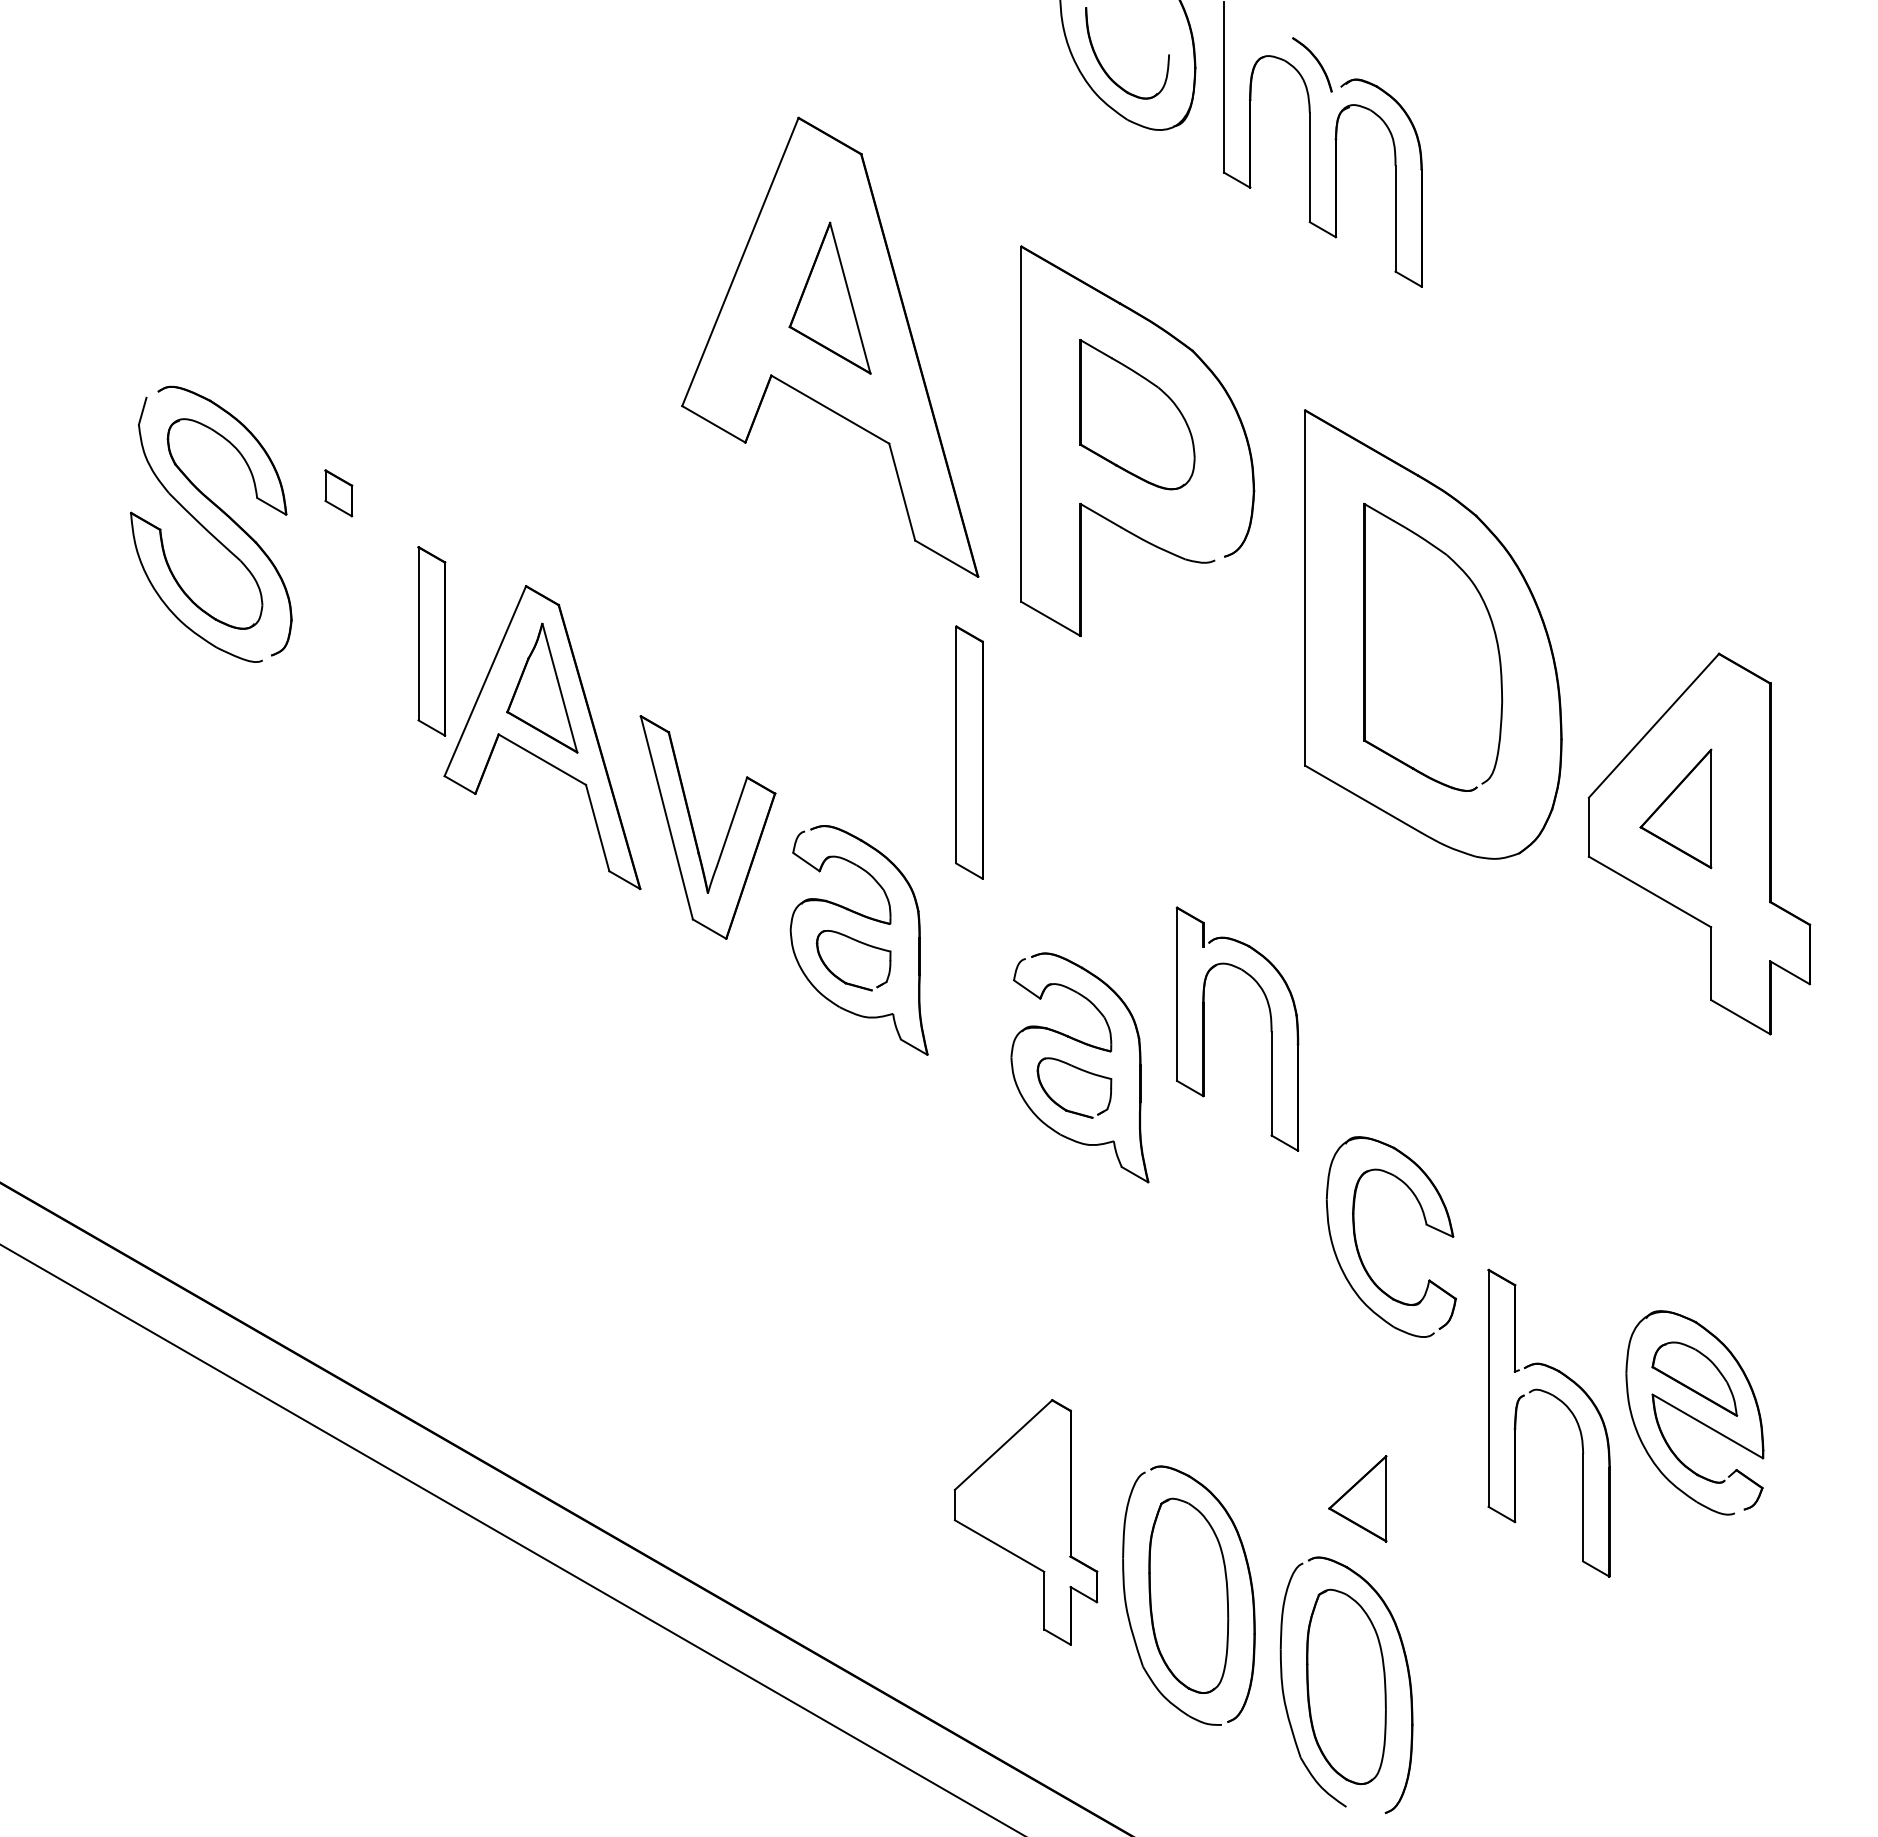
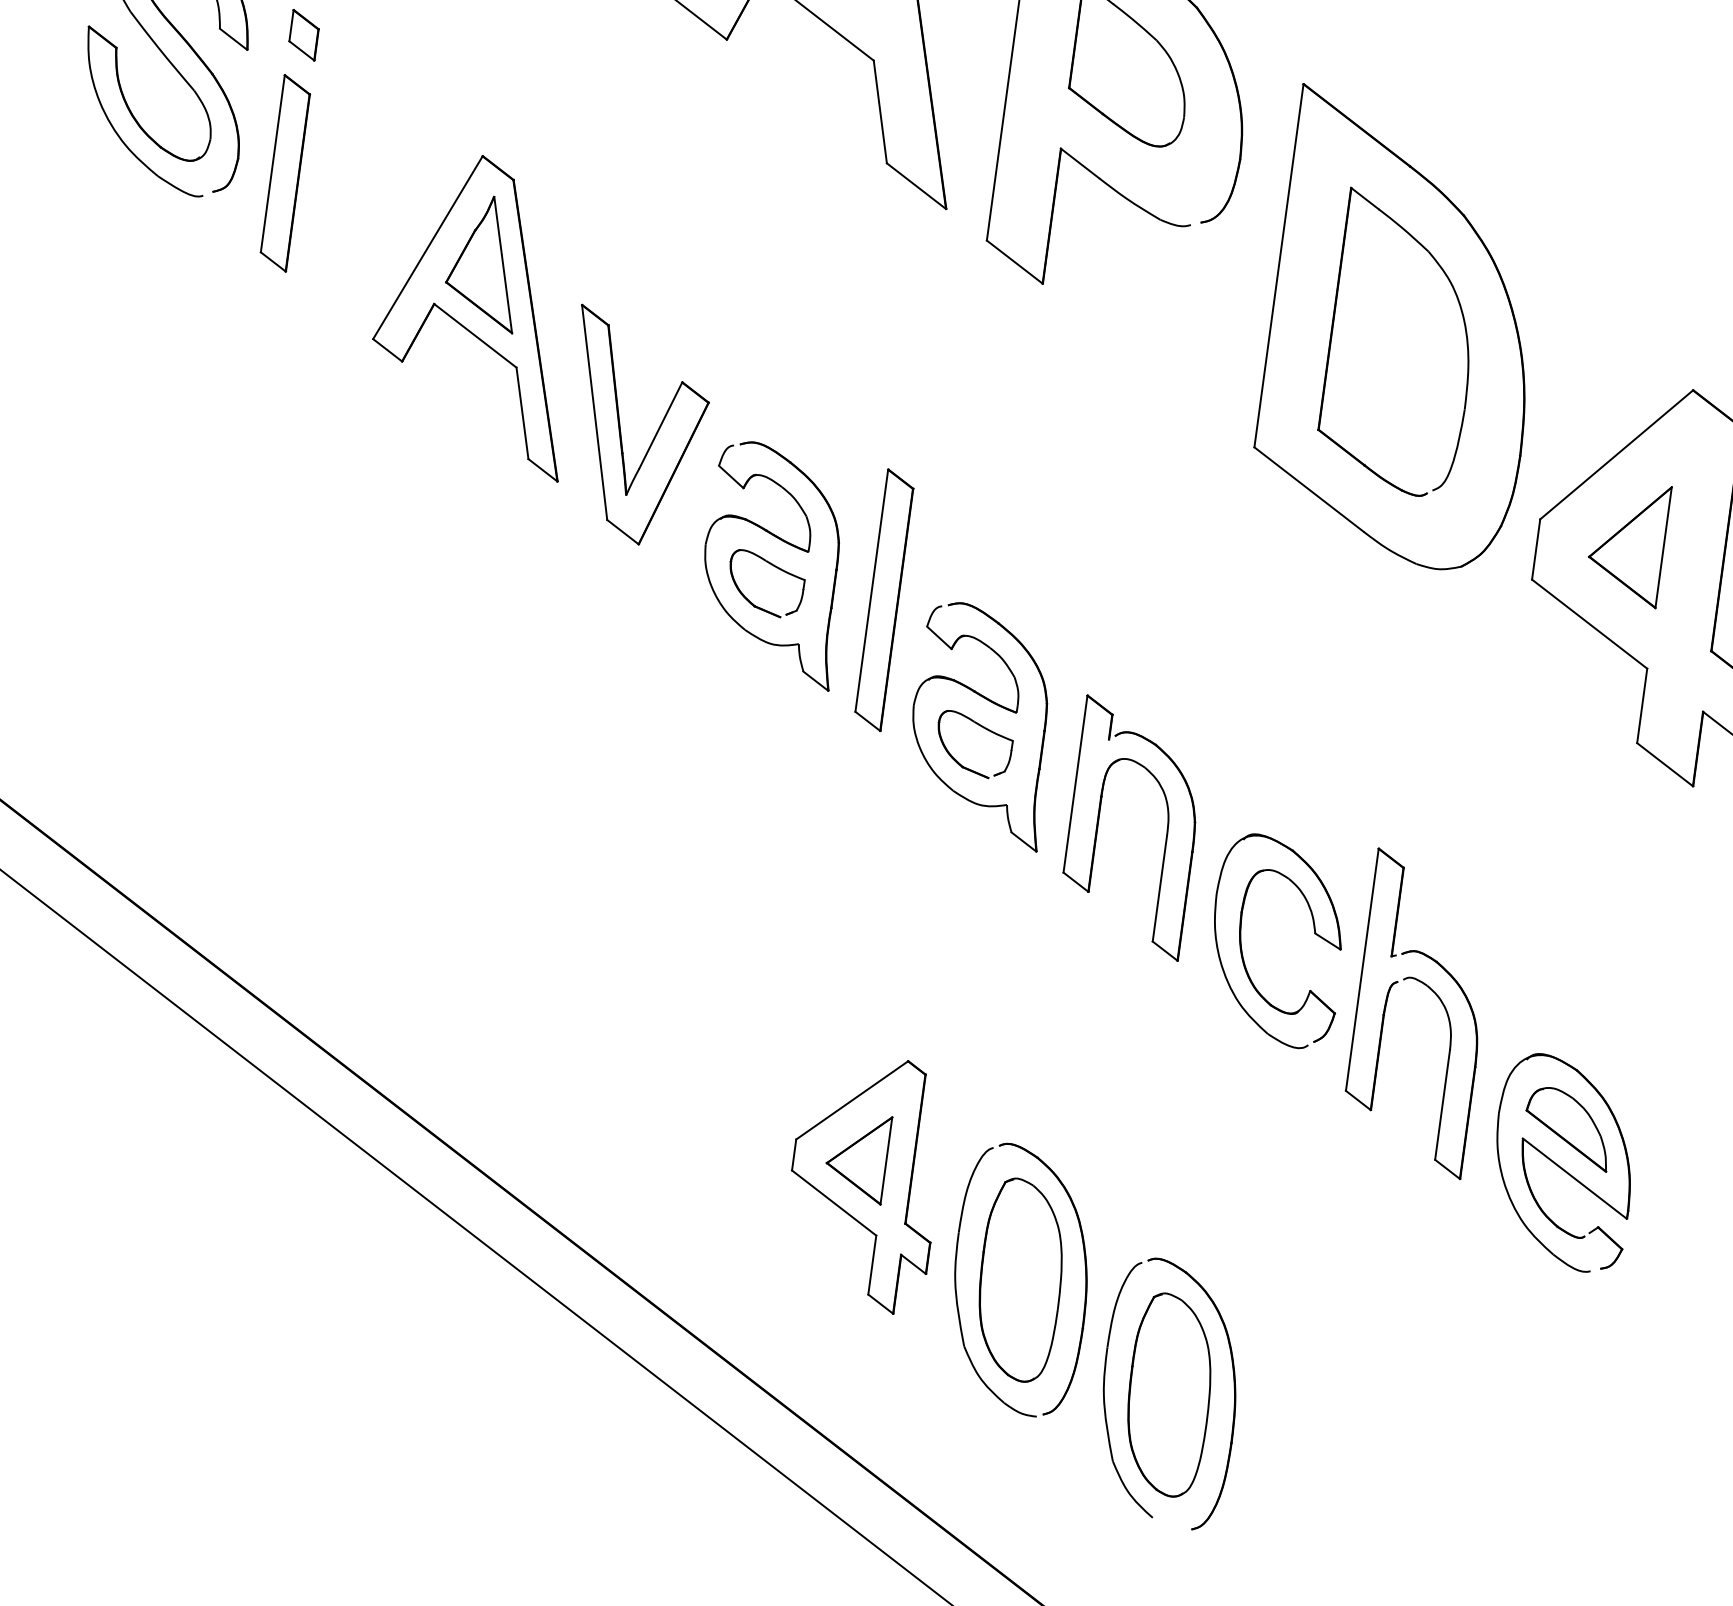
part: (431, 641) -> (285, 173), moved
part: (969, 752) -> (884, 600), moved
part: (1204, 1028) -> (1098, 822), moved
part: (1564, 1405) -> (1437, 997), moved
part: (1357, 1498) -> (857, 1156), moved

